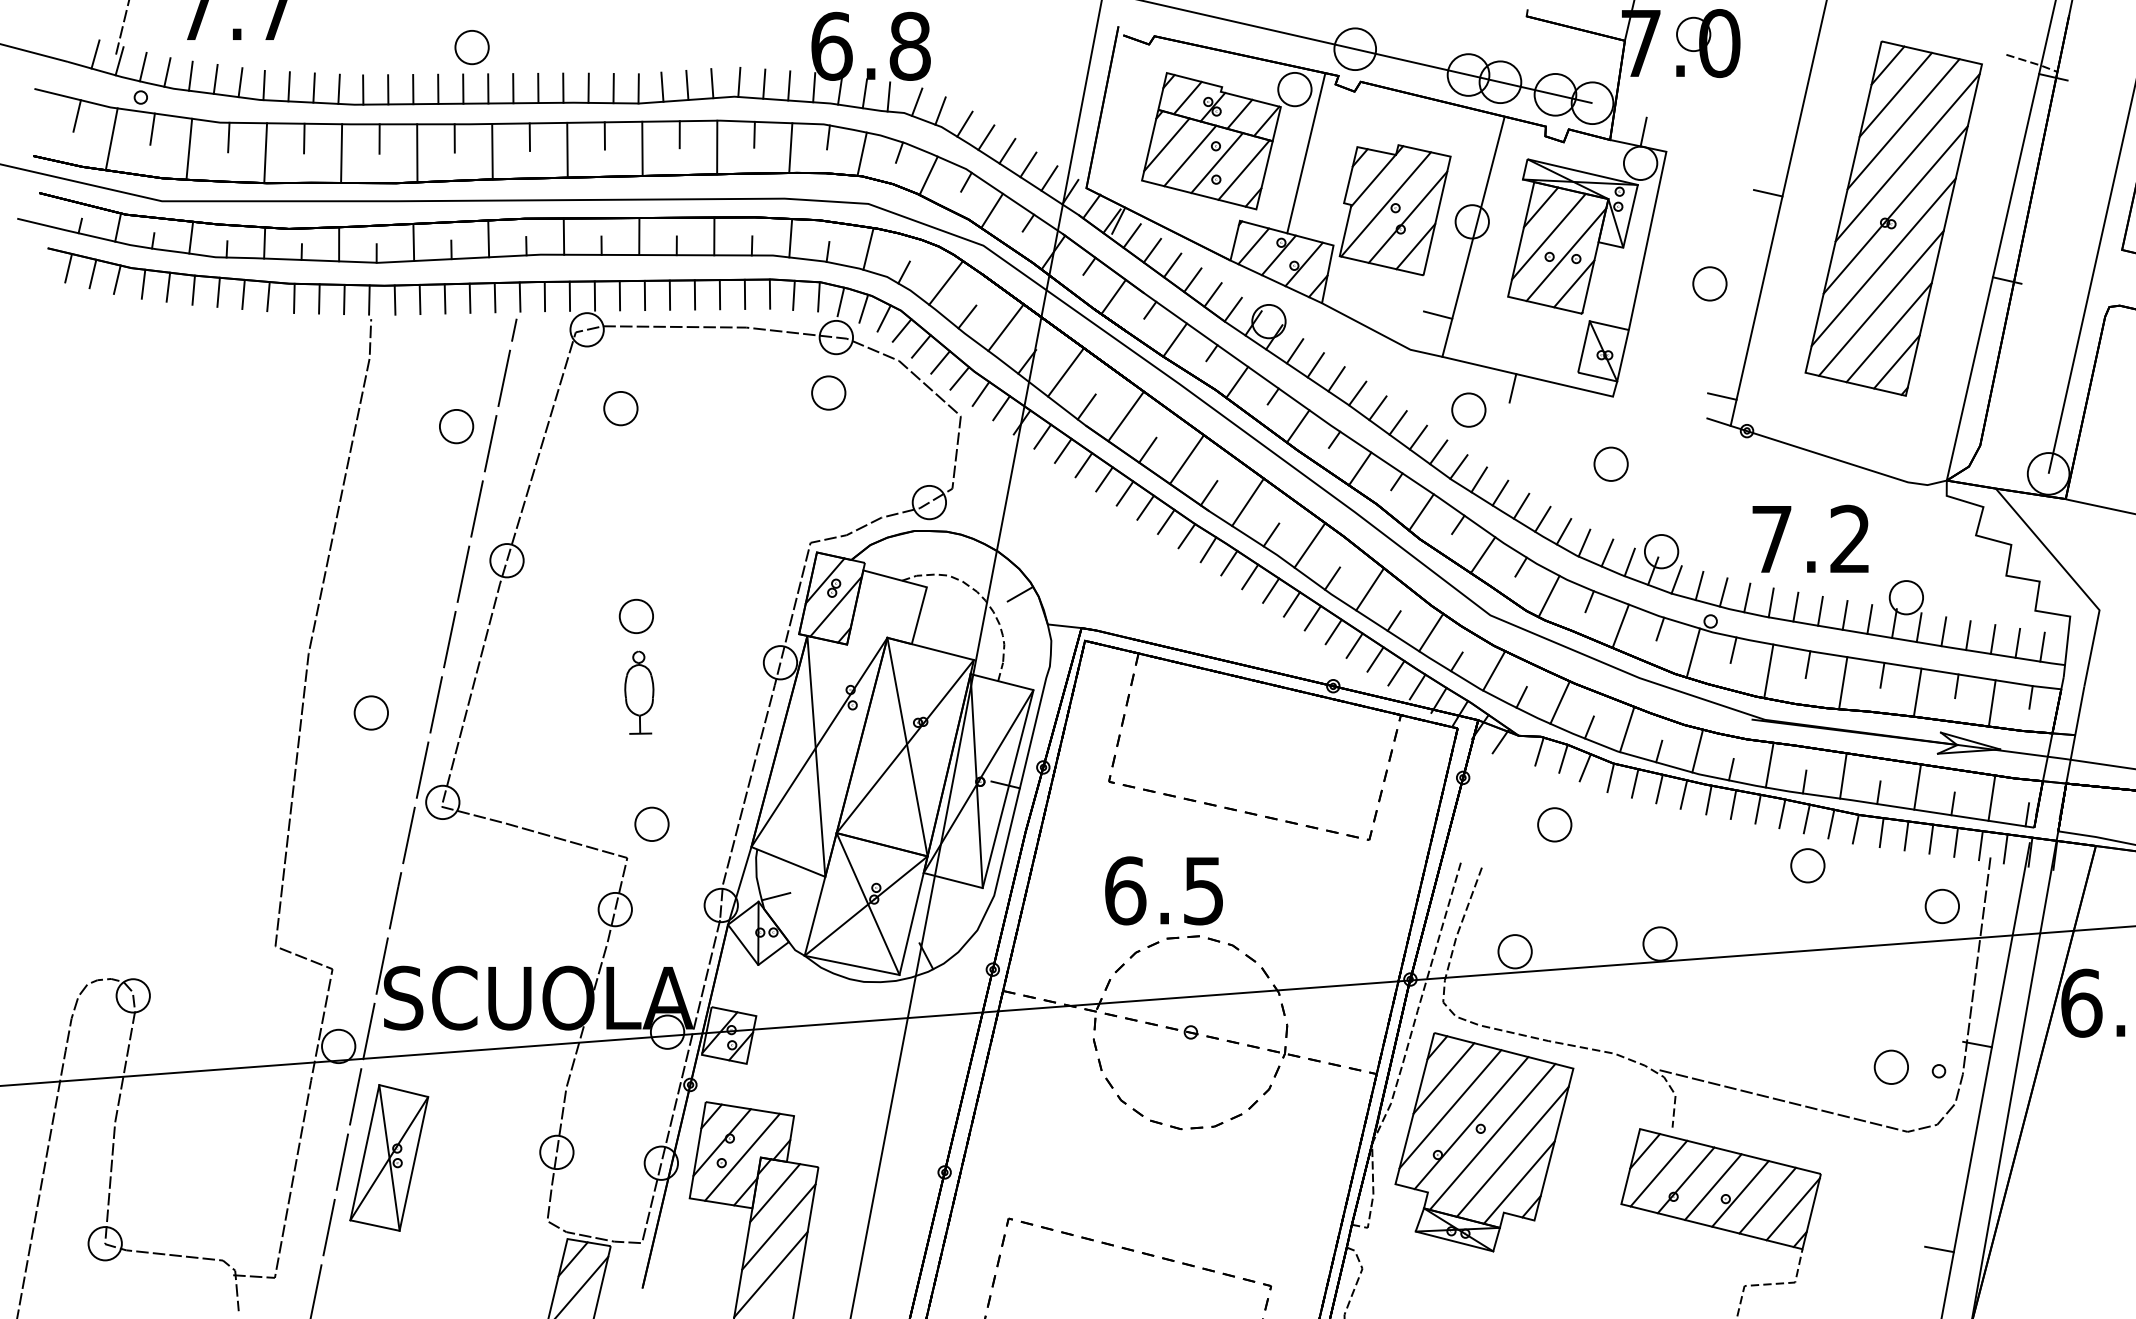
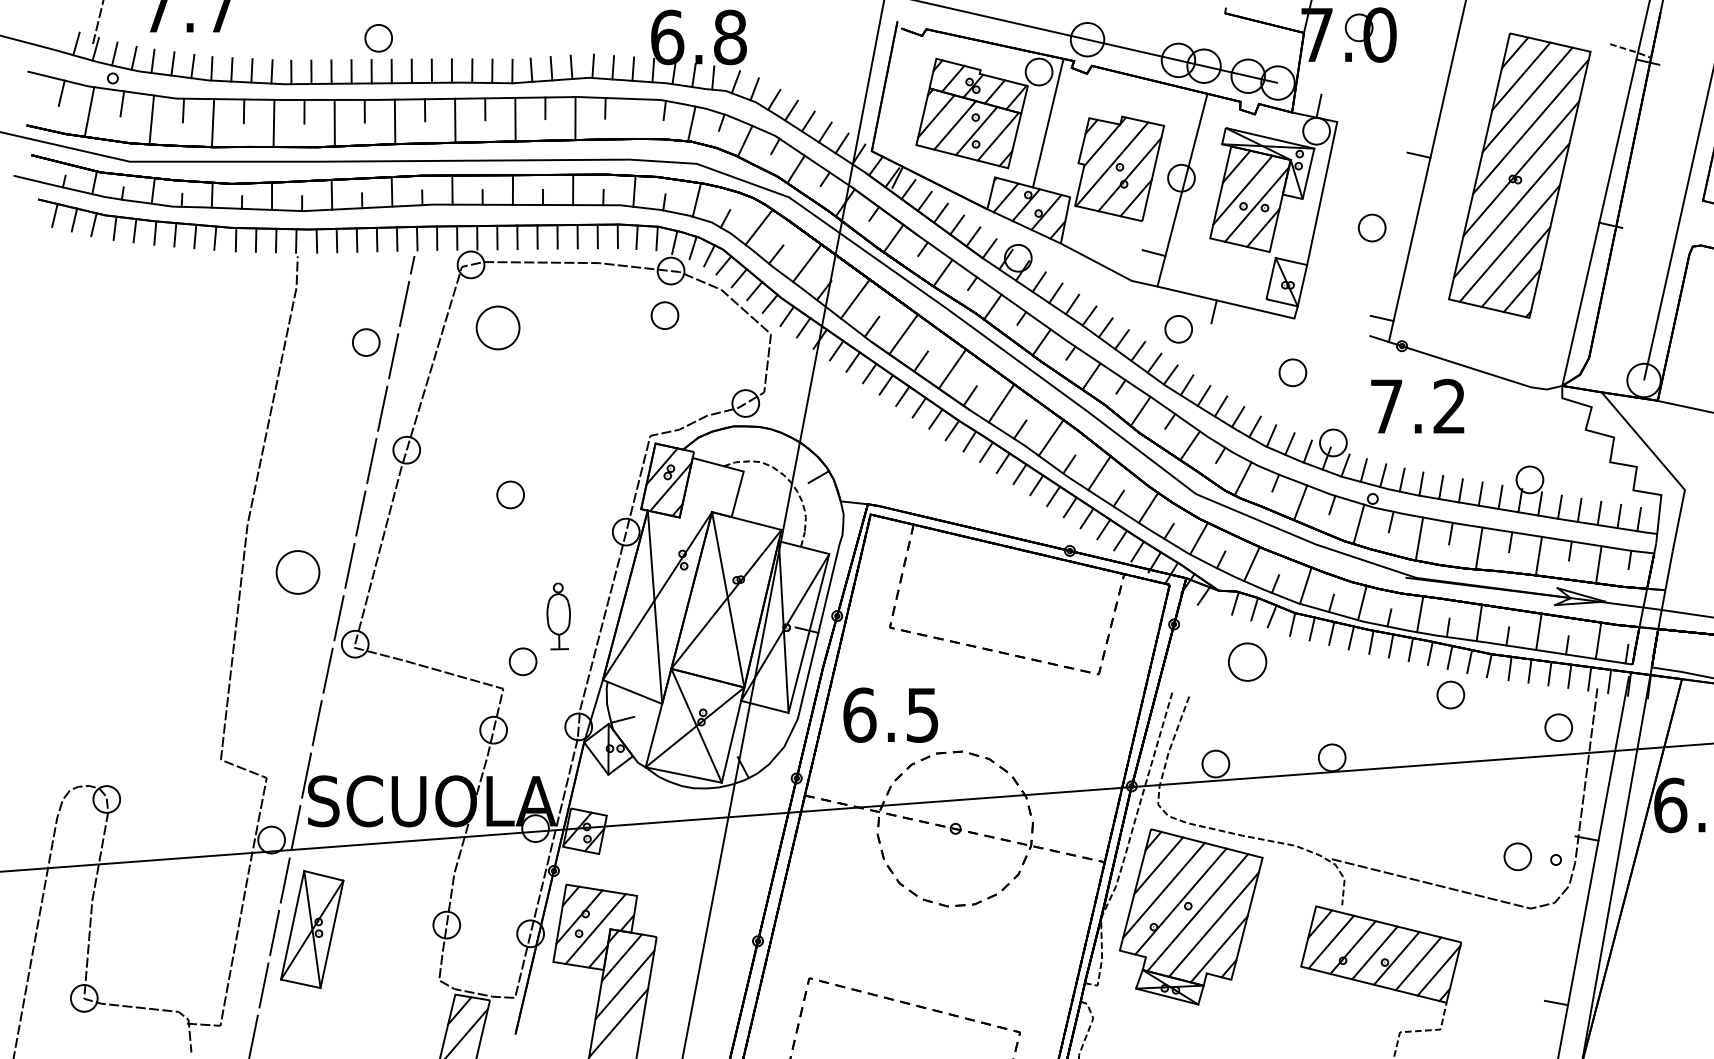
line: (790, 148) -> (634, 119), removed
part: (620, 408) -> (497, 328), size x1.6
text: (1810, 538) -> (1417, 405), moved
part: (639, 692) -> (558, 616), moved
part: (370, 712) -> (297, 572), size x1.6
part: (1554, 824) -> (1247, 661), size x1.4
text: (1163, 890) -> (890, 714), moved

